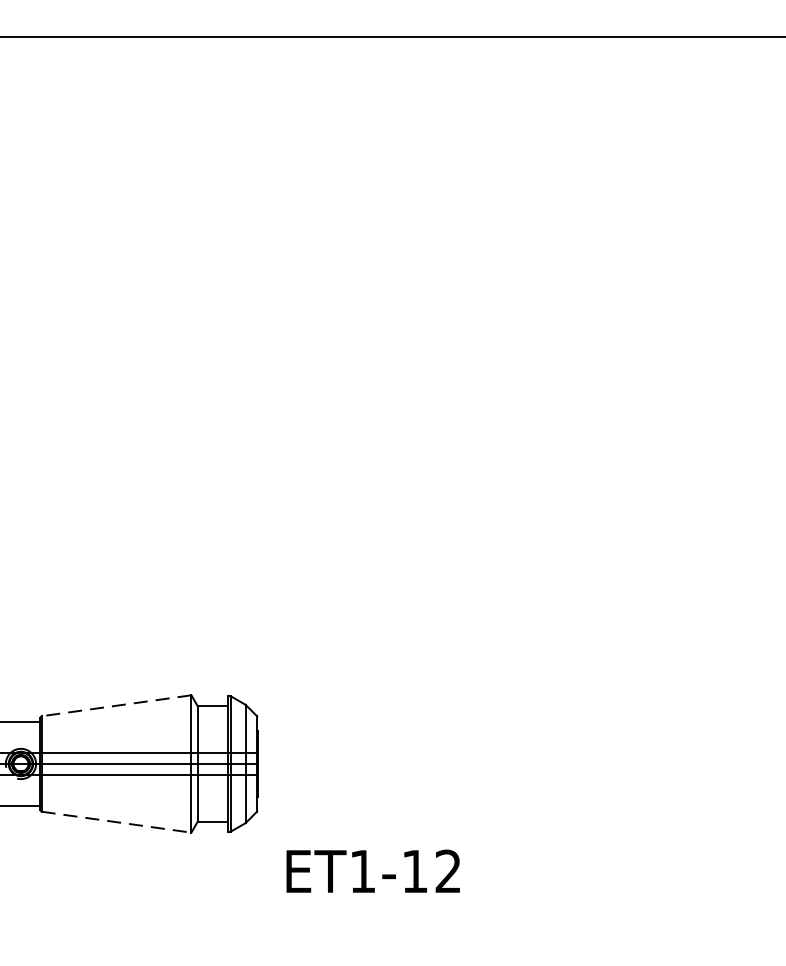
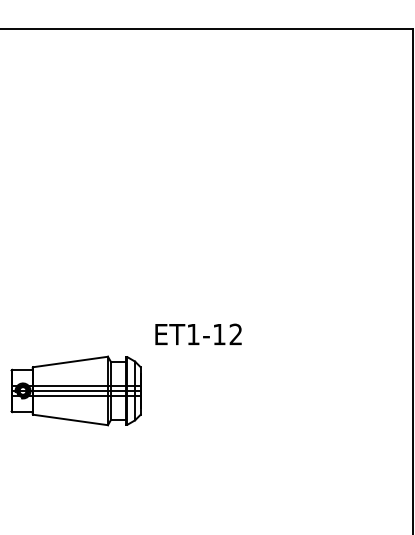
line: (116, 704) -> (70, 361), dashed -> solid
line: (116, 821) -> (70, 419), dashed -> solid
text: (373, 869) -> (198, 333), moved

